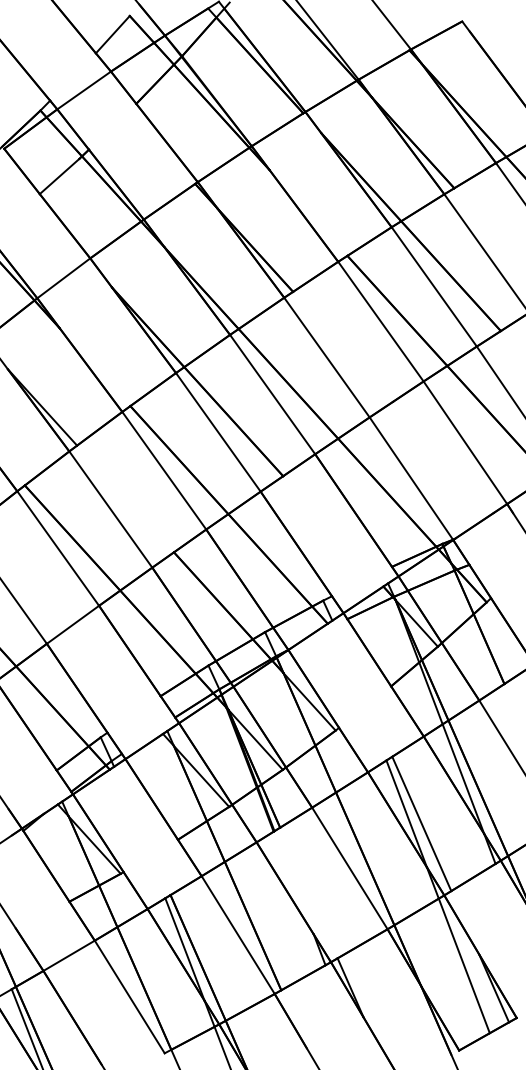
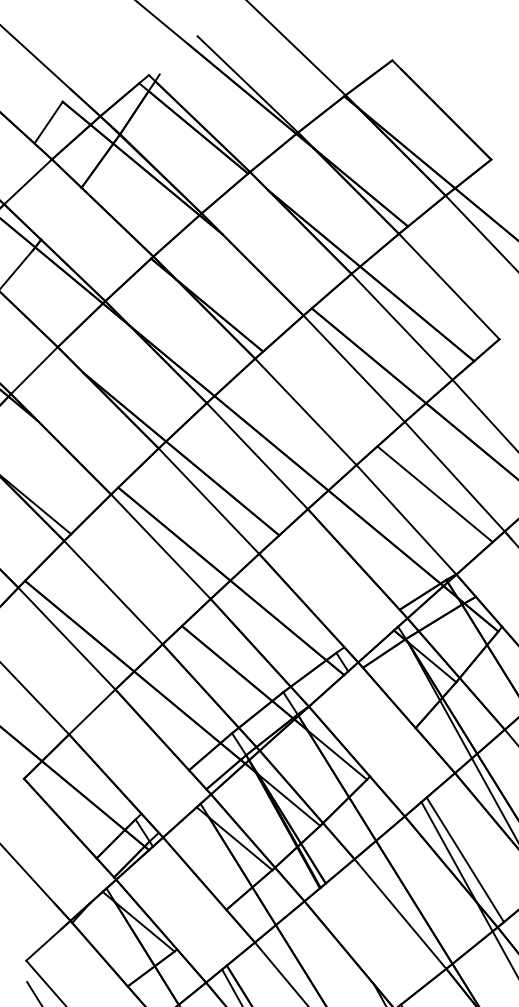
line: (442, 456) -> (434, 493), added

